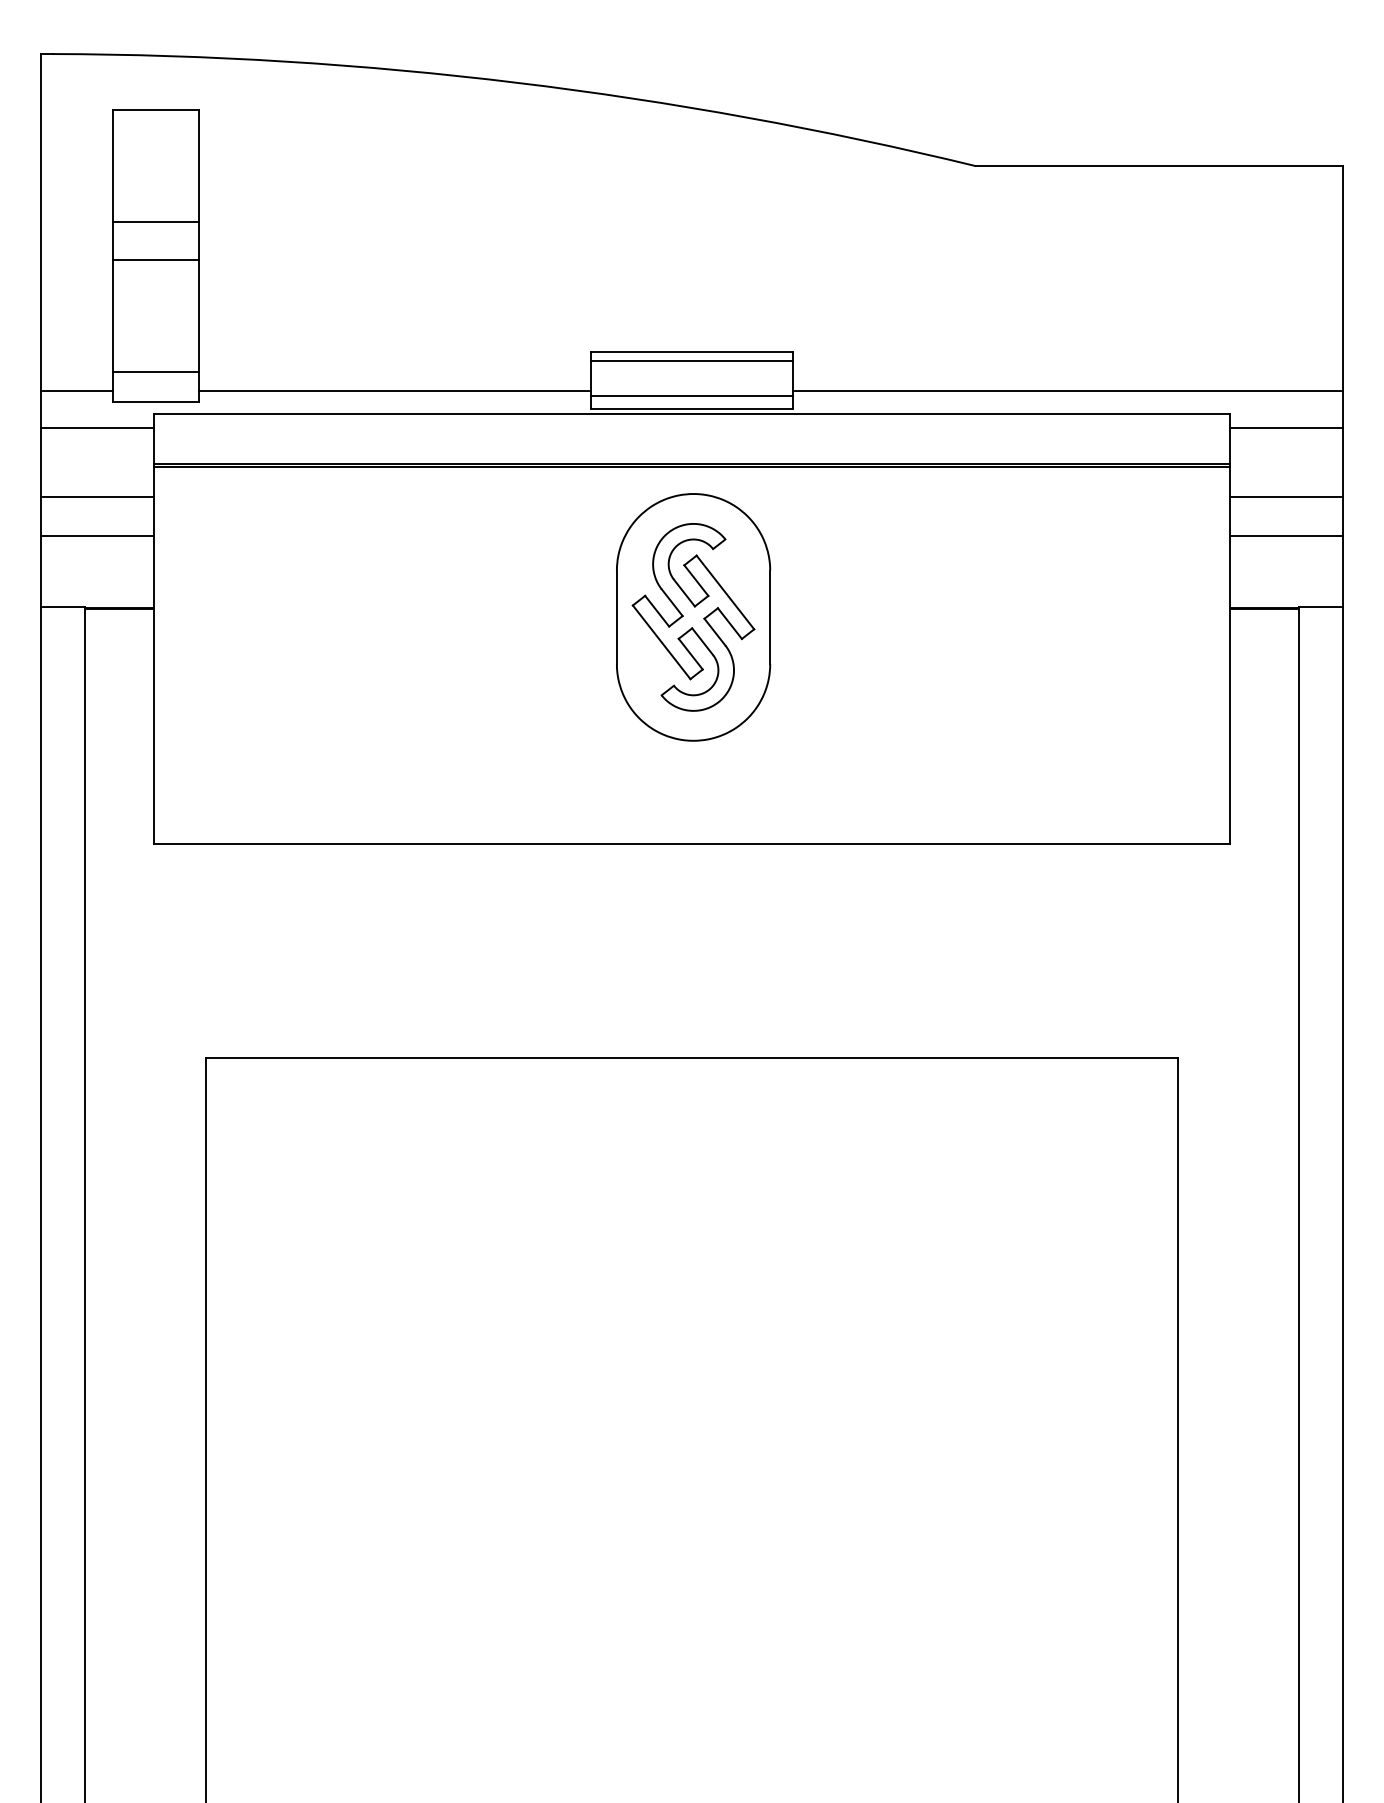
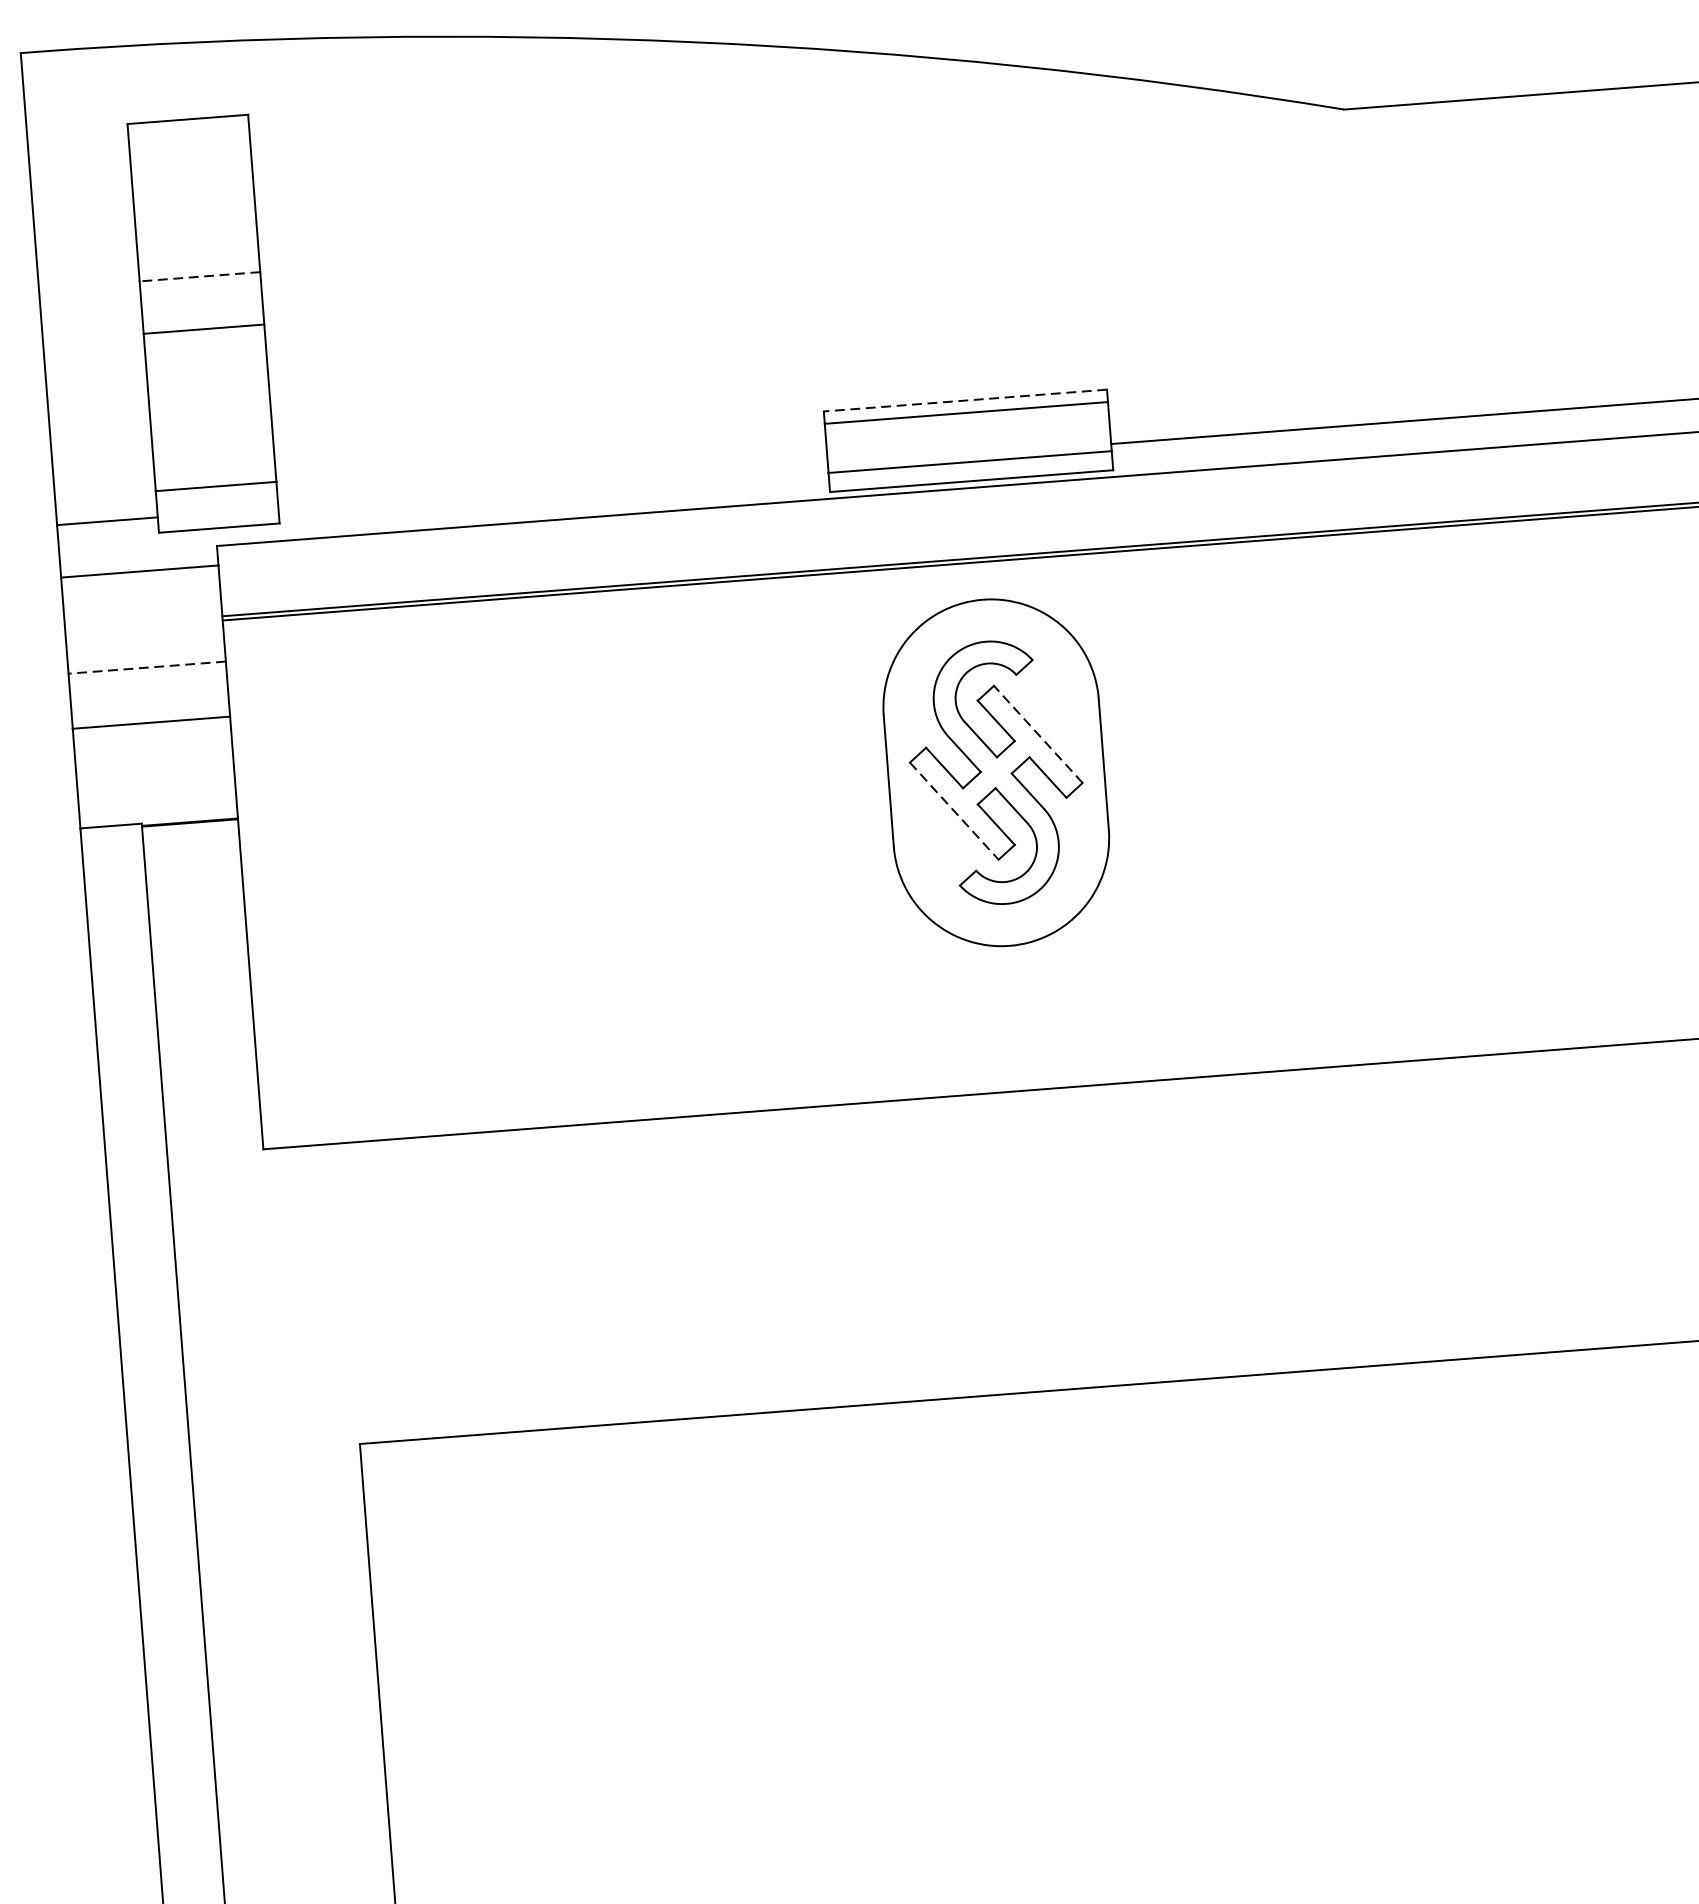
line: (155, 222) -> (199, 277), solid -> dashed
line: (691, 351) -> (964, 400), solid -> dashed
line: (395, 390) -> (553, 486), removed
line: (96, 496) -> (145, 667), solid -> dashed
line: (725, 592) -> (1038, 734), solid -> dashed
line: (661, 642) -> (954, 811), solid -> dashed

